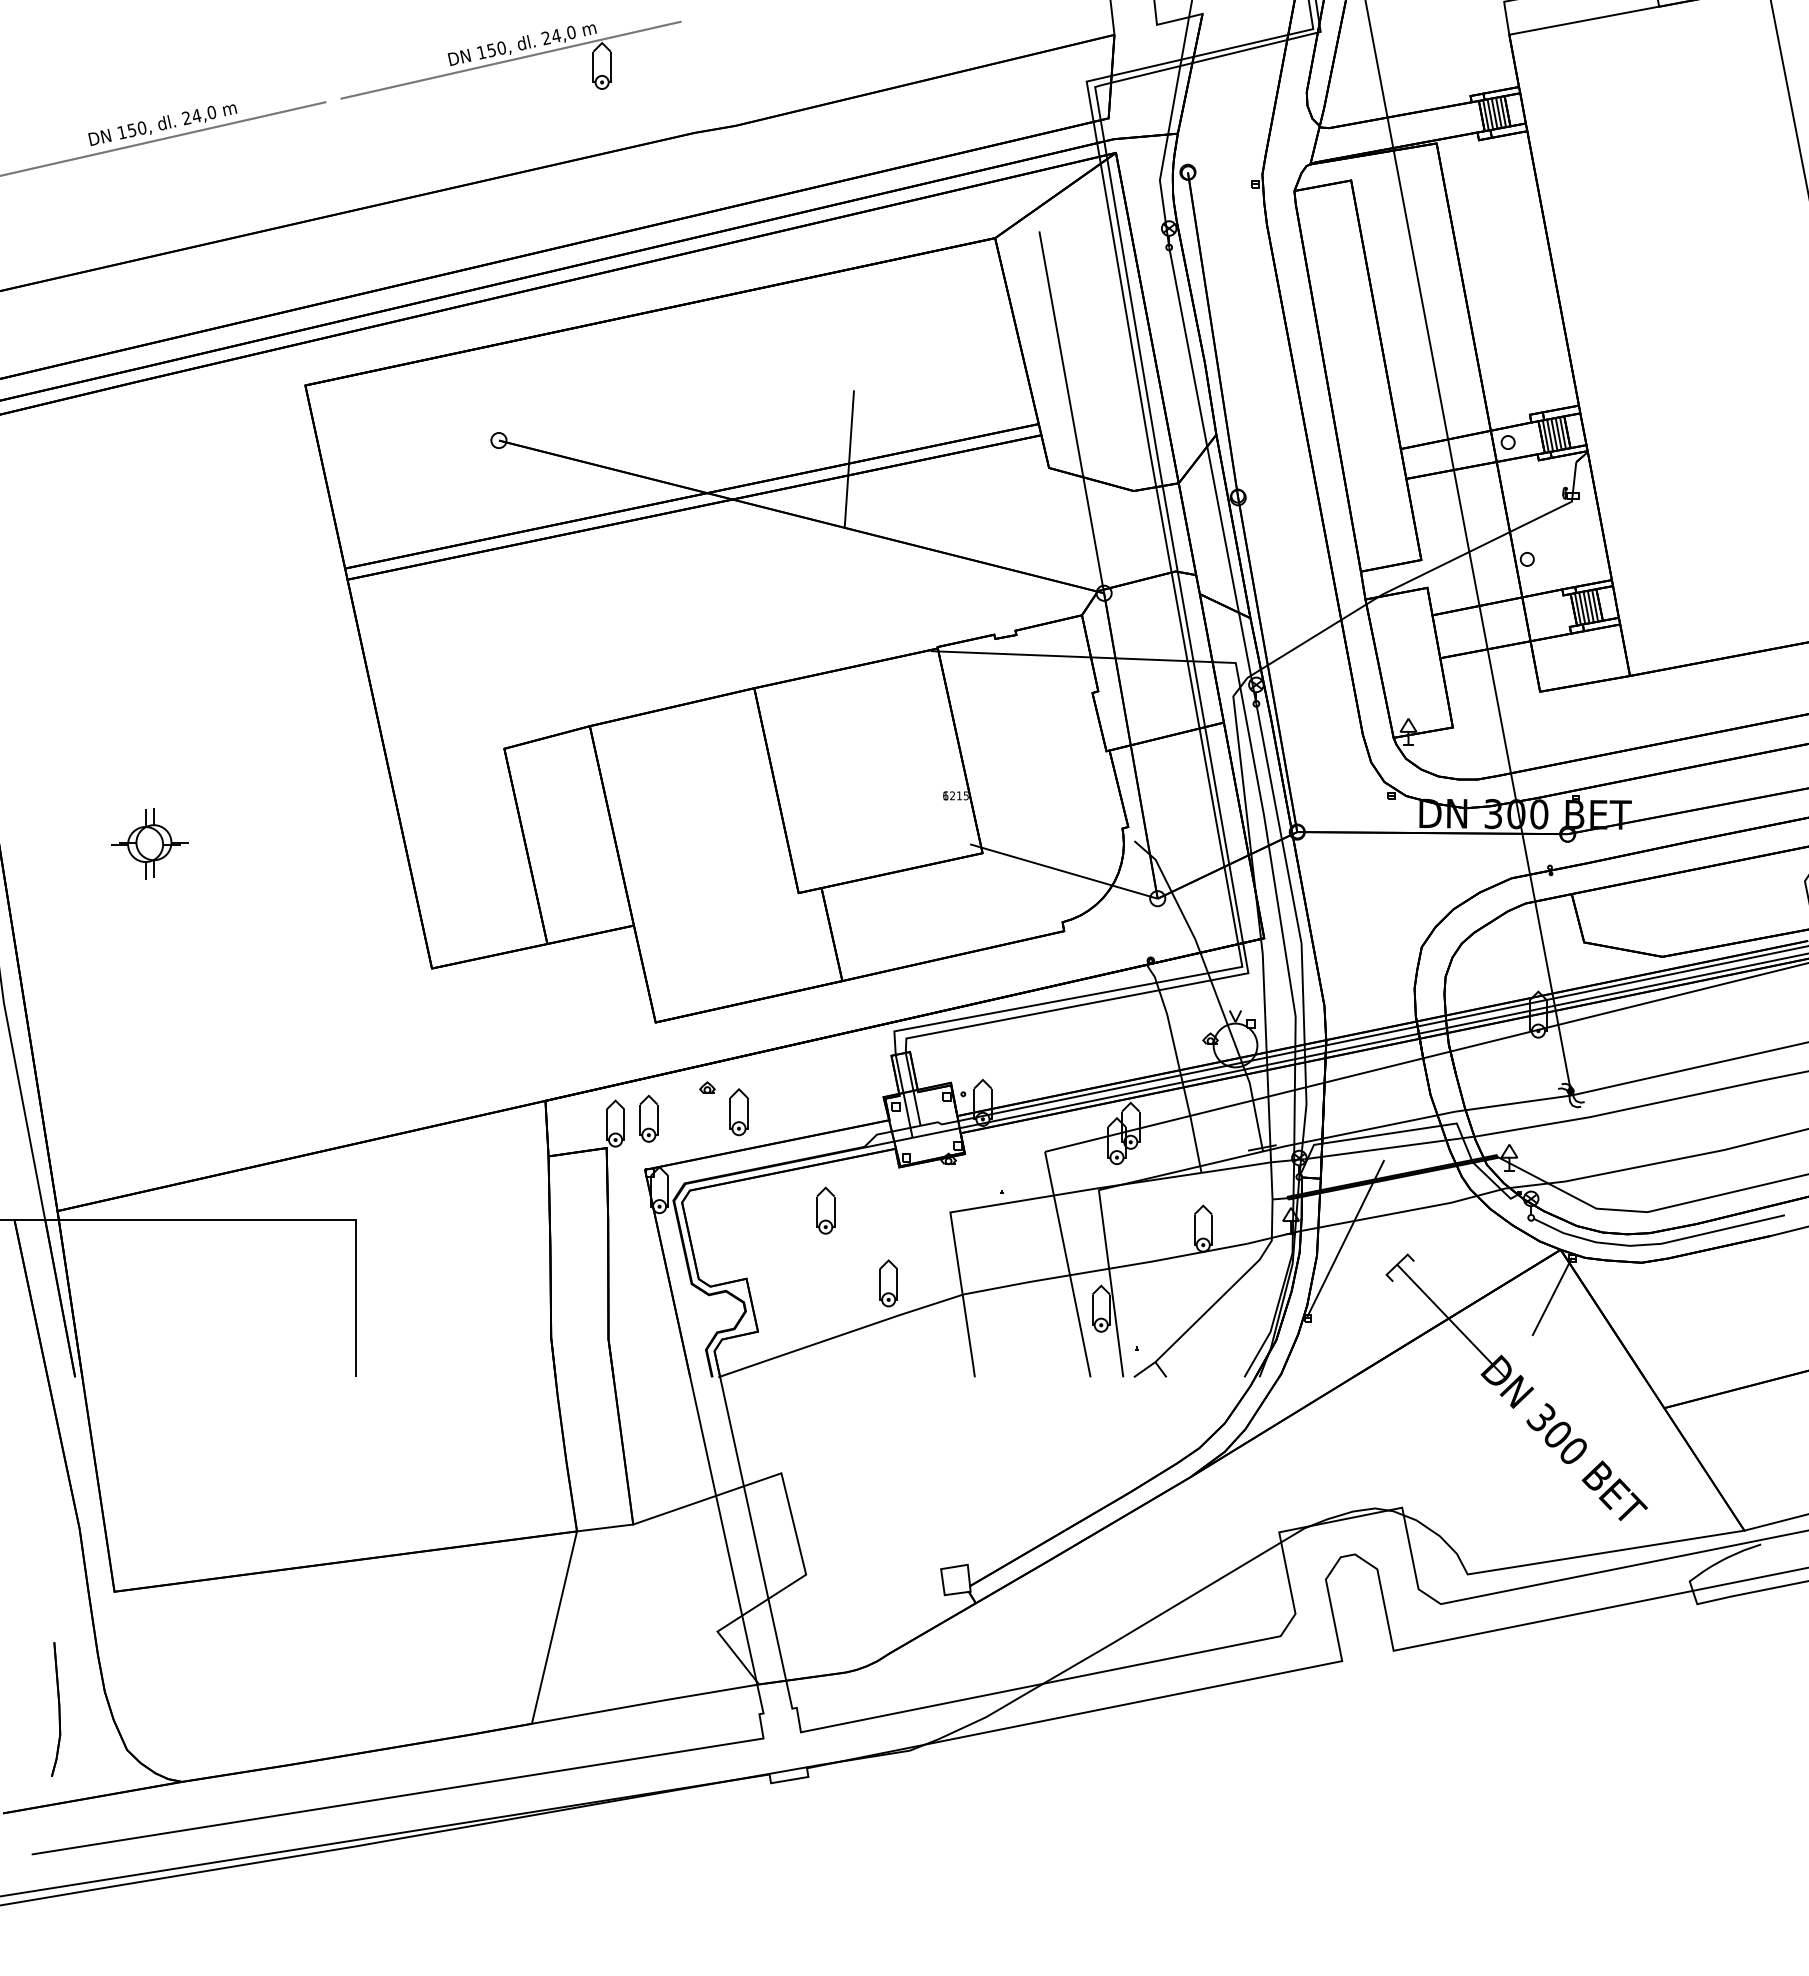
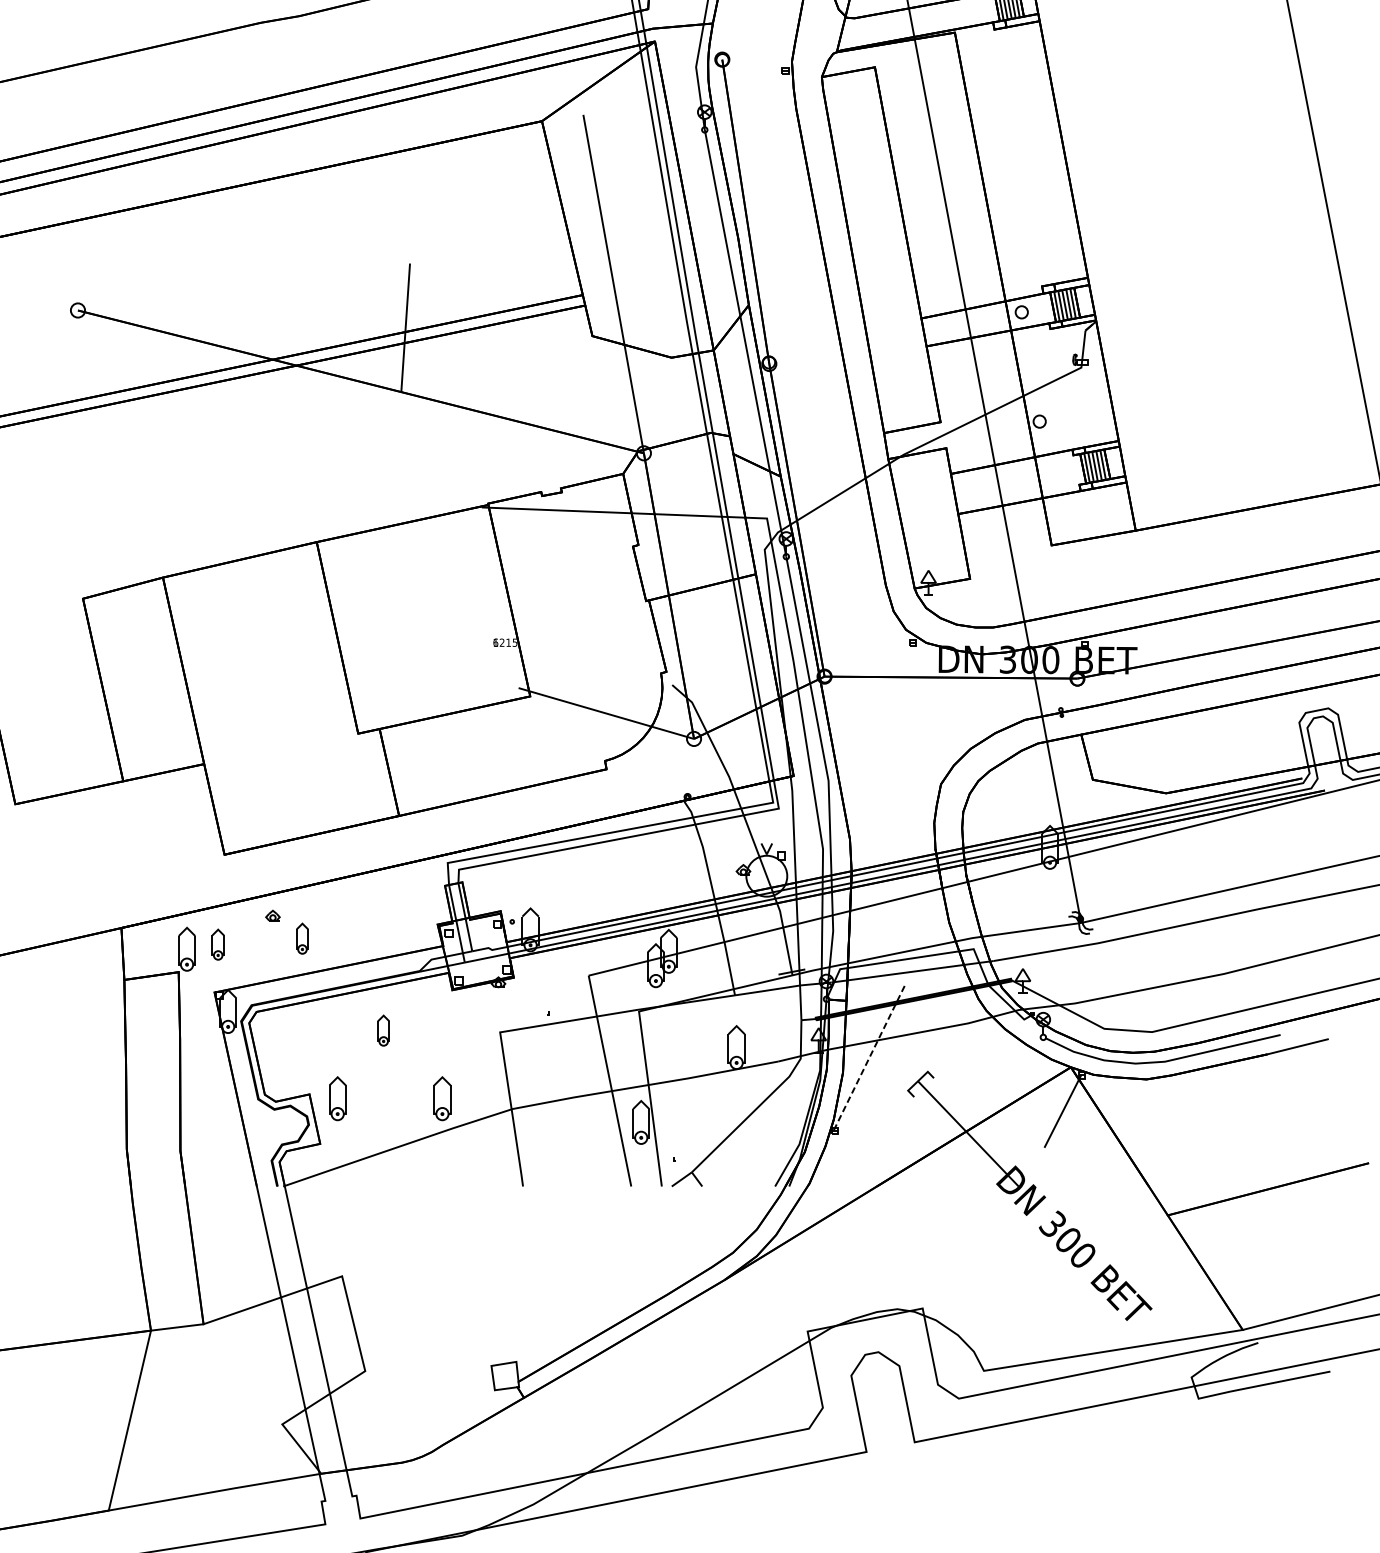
part: (738, 1112) -> (301, 938), size x0.7
part: (648, 1118) -> (217, 944), size x0.7
part: (825, 1210) -> (383, 1030), size x0.7
line: (1345, 1238) -> (869, 1056), solid -> dashed
part: (776, 1283) -> (337, 1098), added

